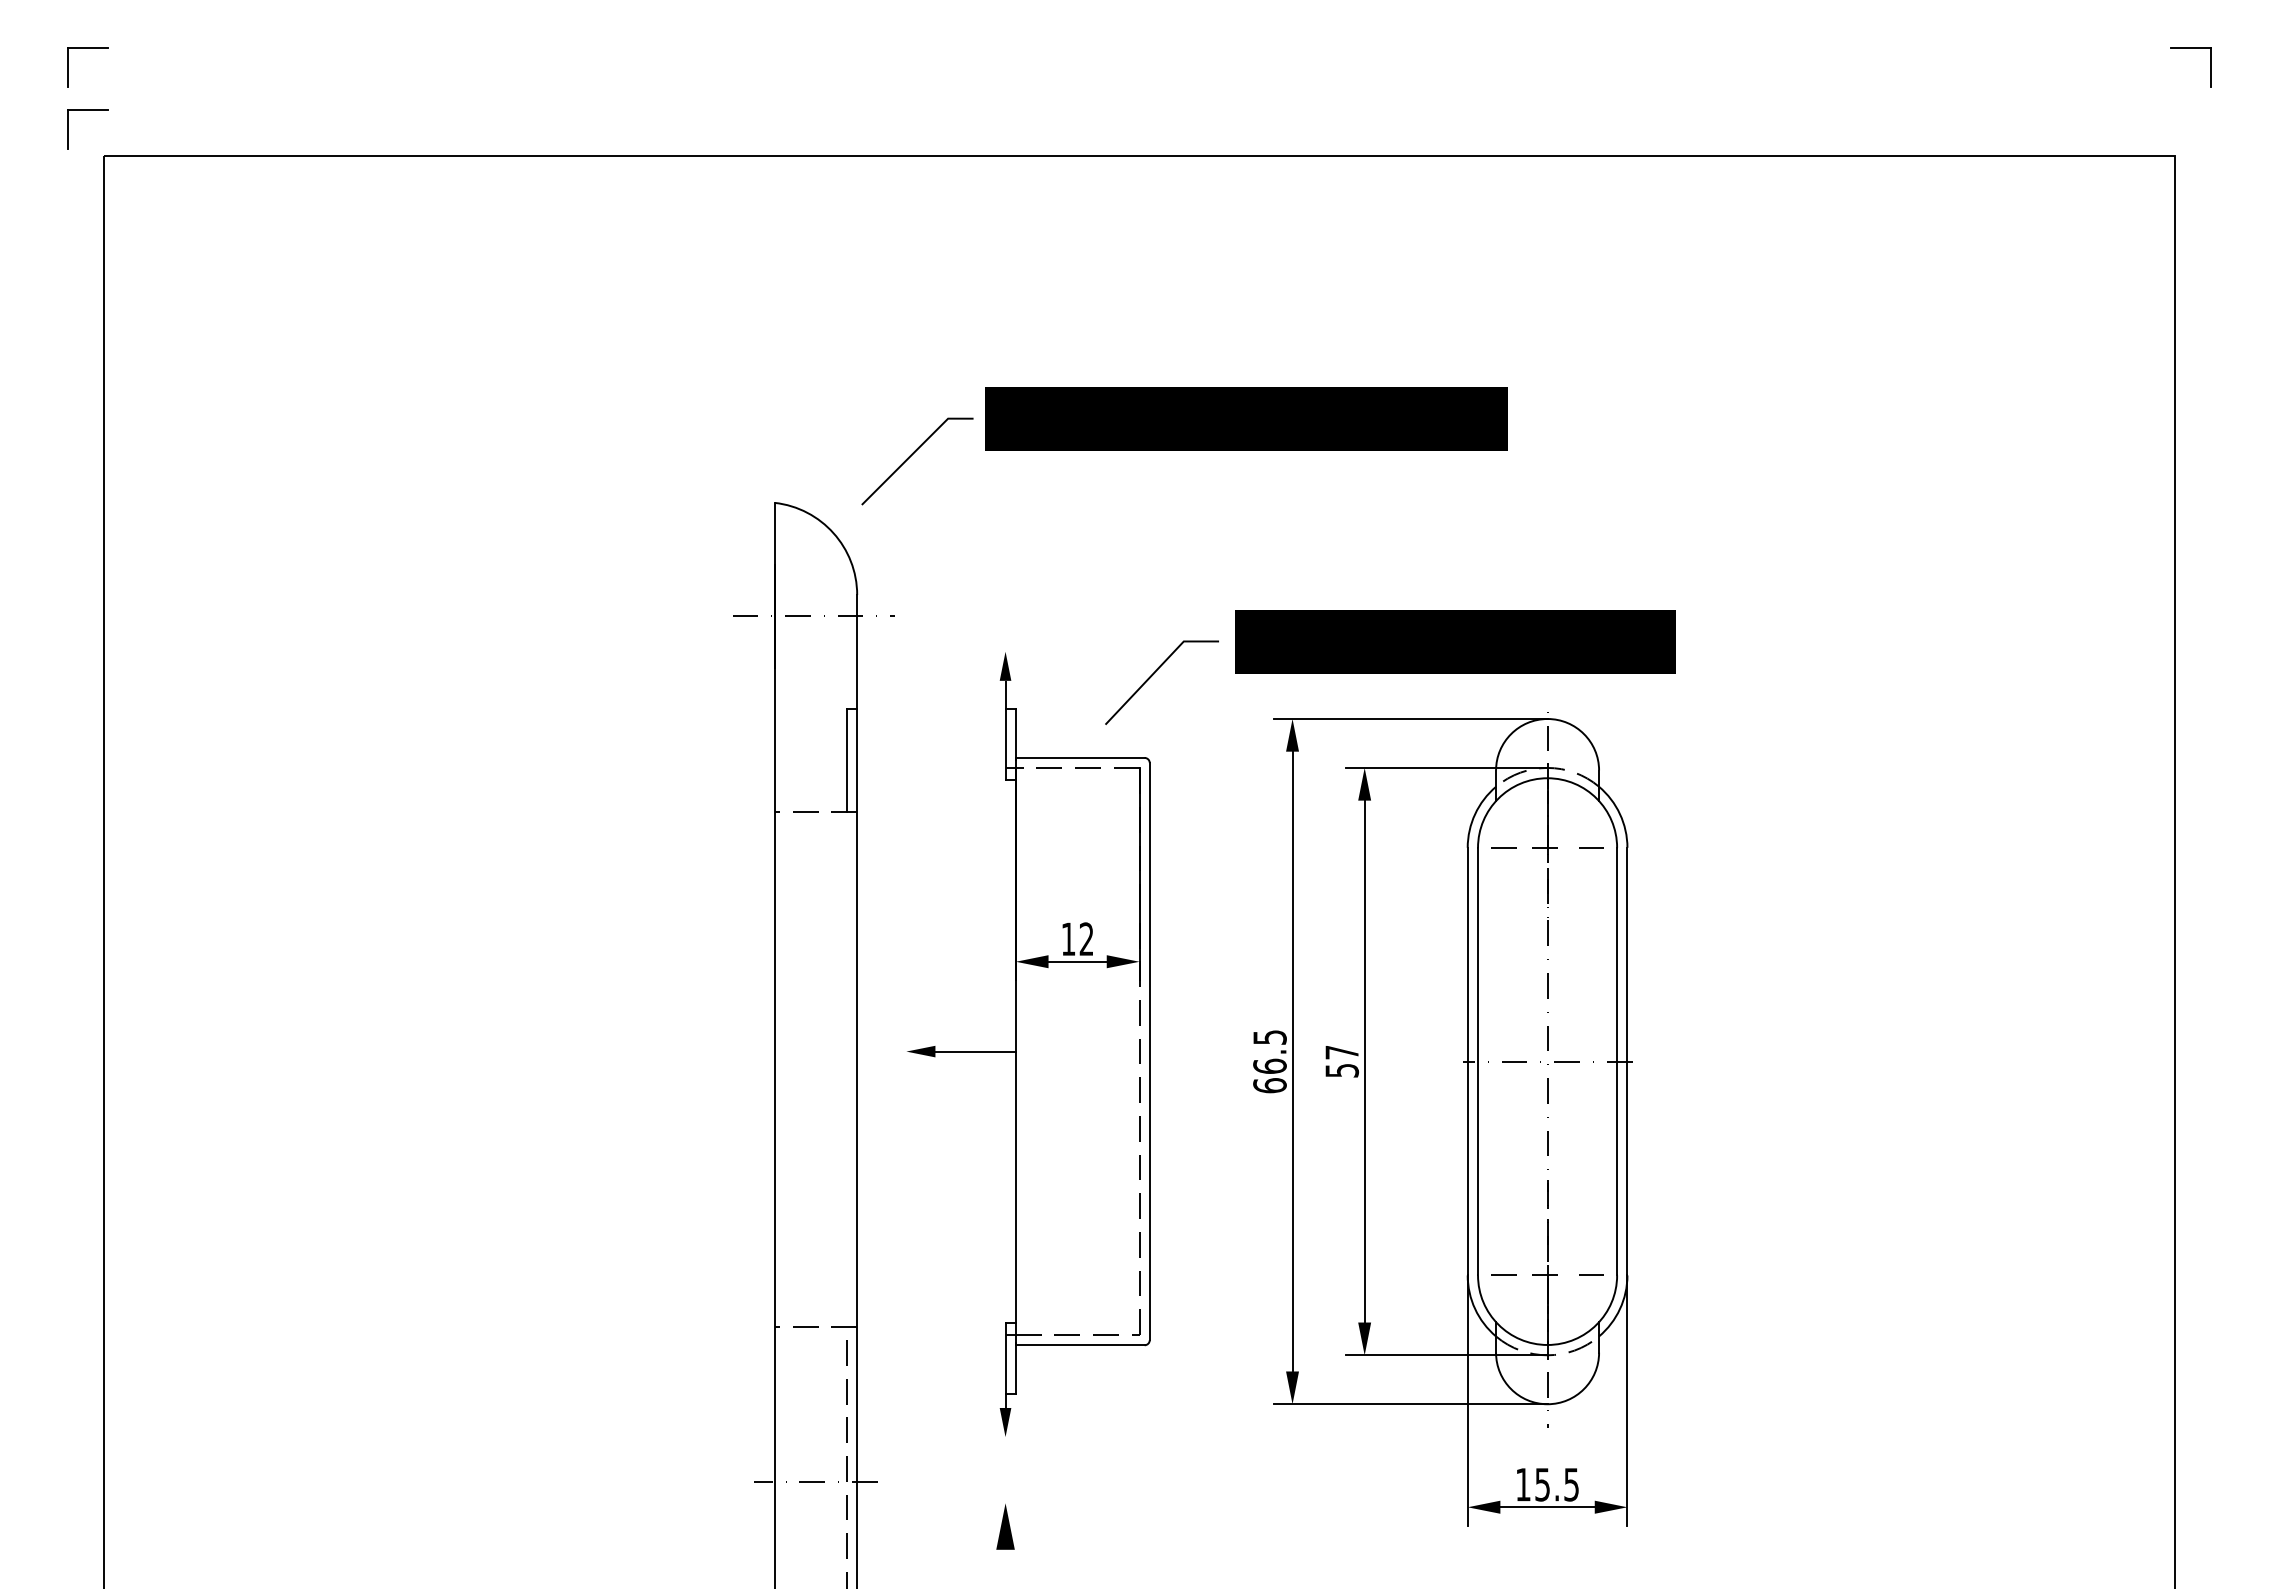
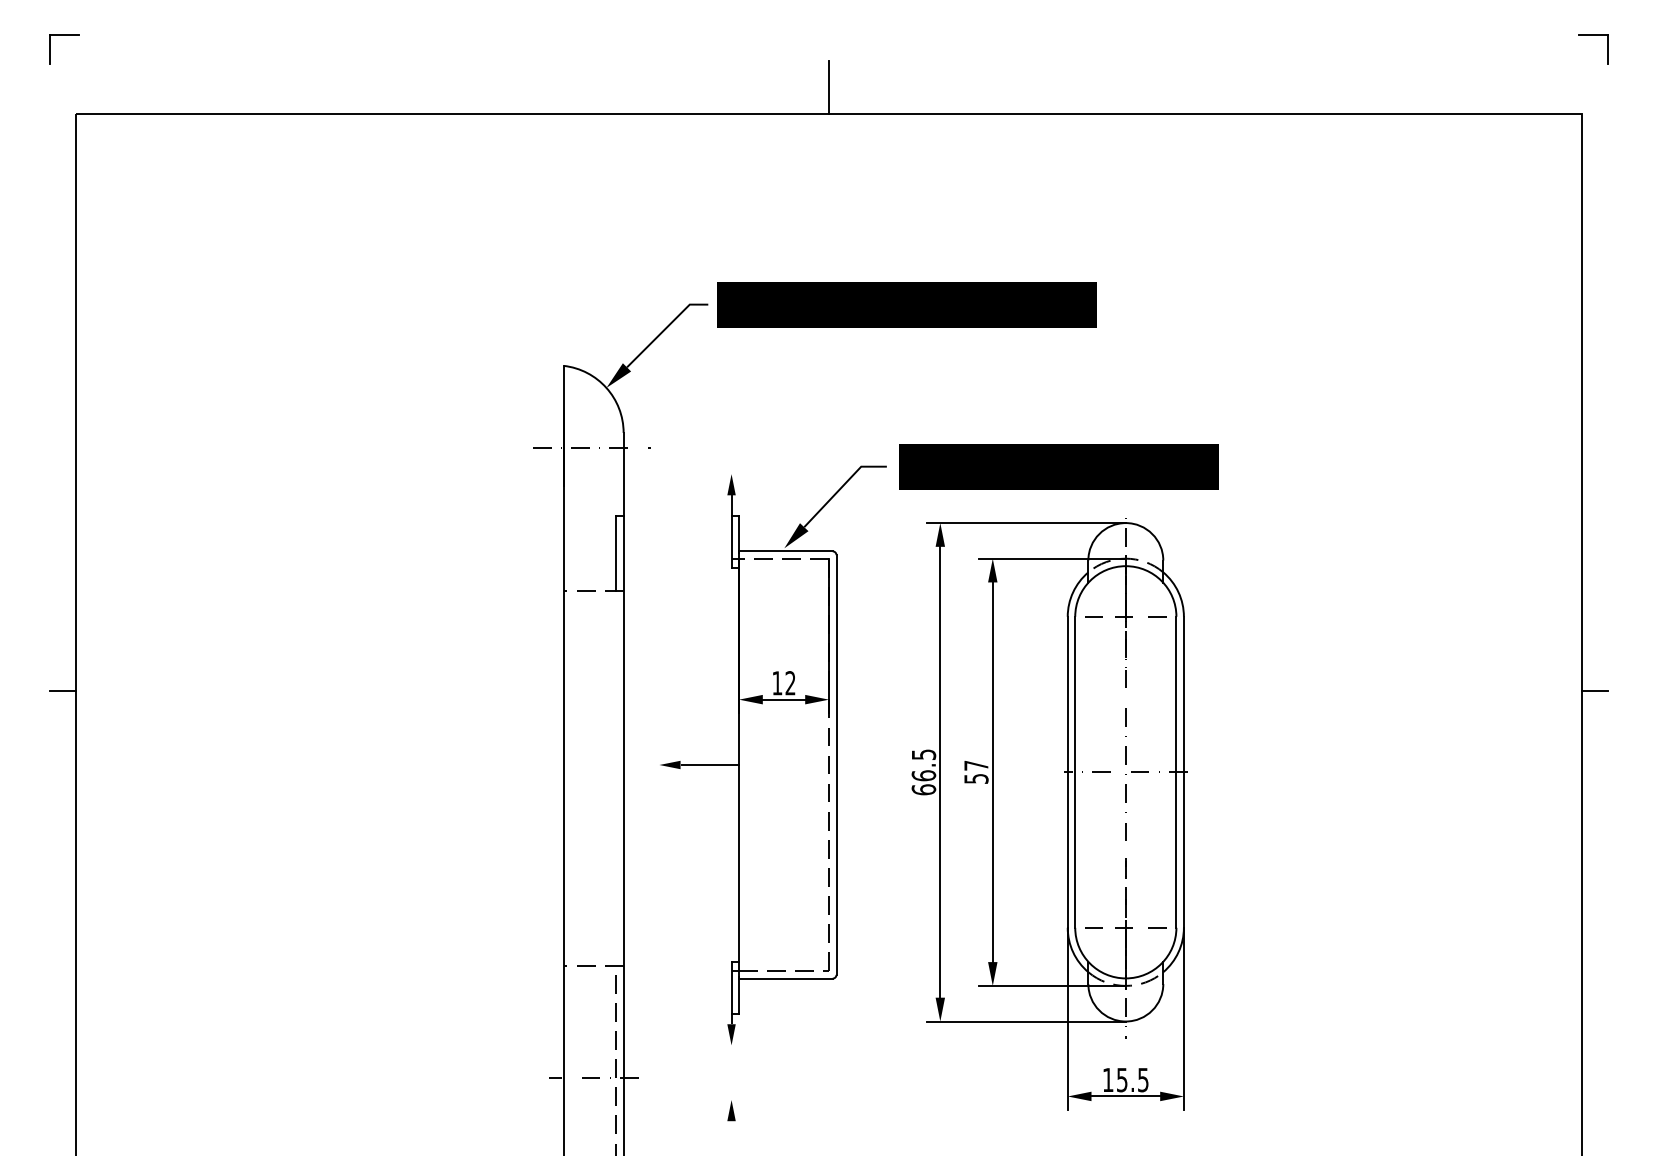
part: (87, 110) -> (63, 80), removed
line: (1139, 119) -> (829, 87), added
fill: (850, 516) -> (618, 375), added
fill: (1094, 736) -> (796, 535), added
line: (86, 949) -> (63, 690), added
line: (2192, 949) -> (1594, 690), added
part: (1005, 1526) -> (731, 1110), size x0.62

